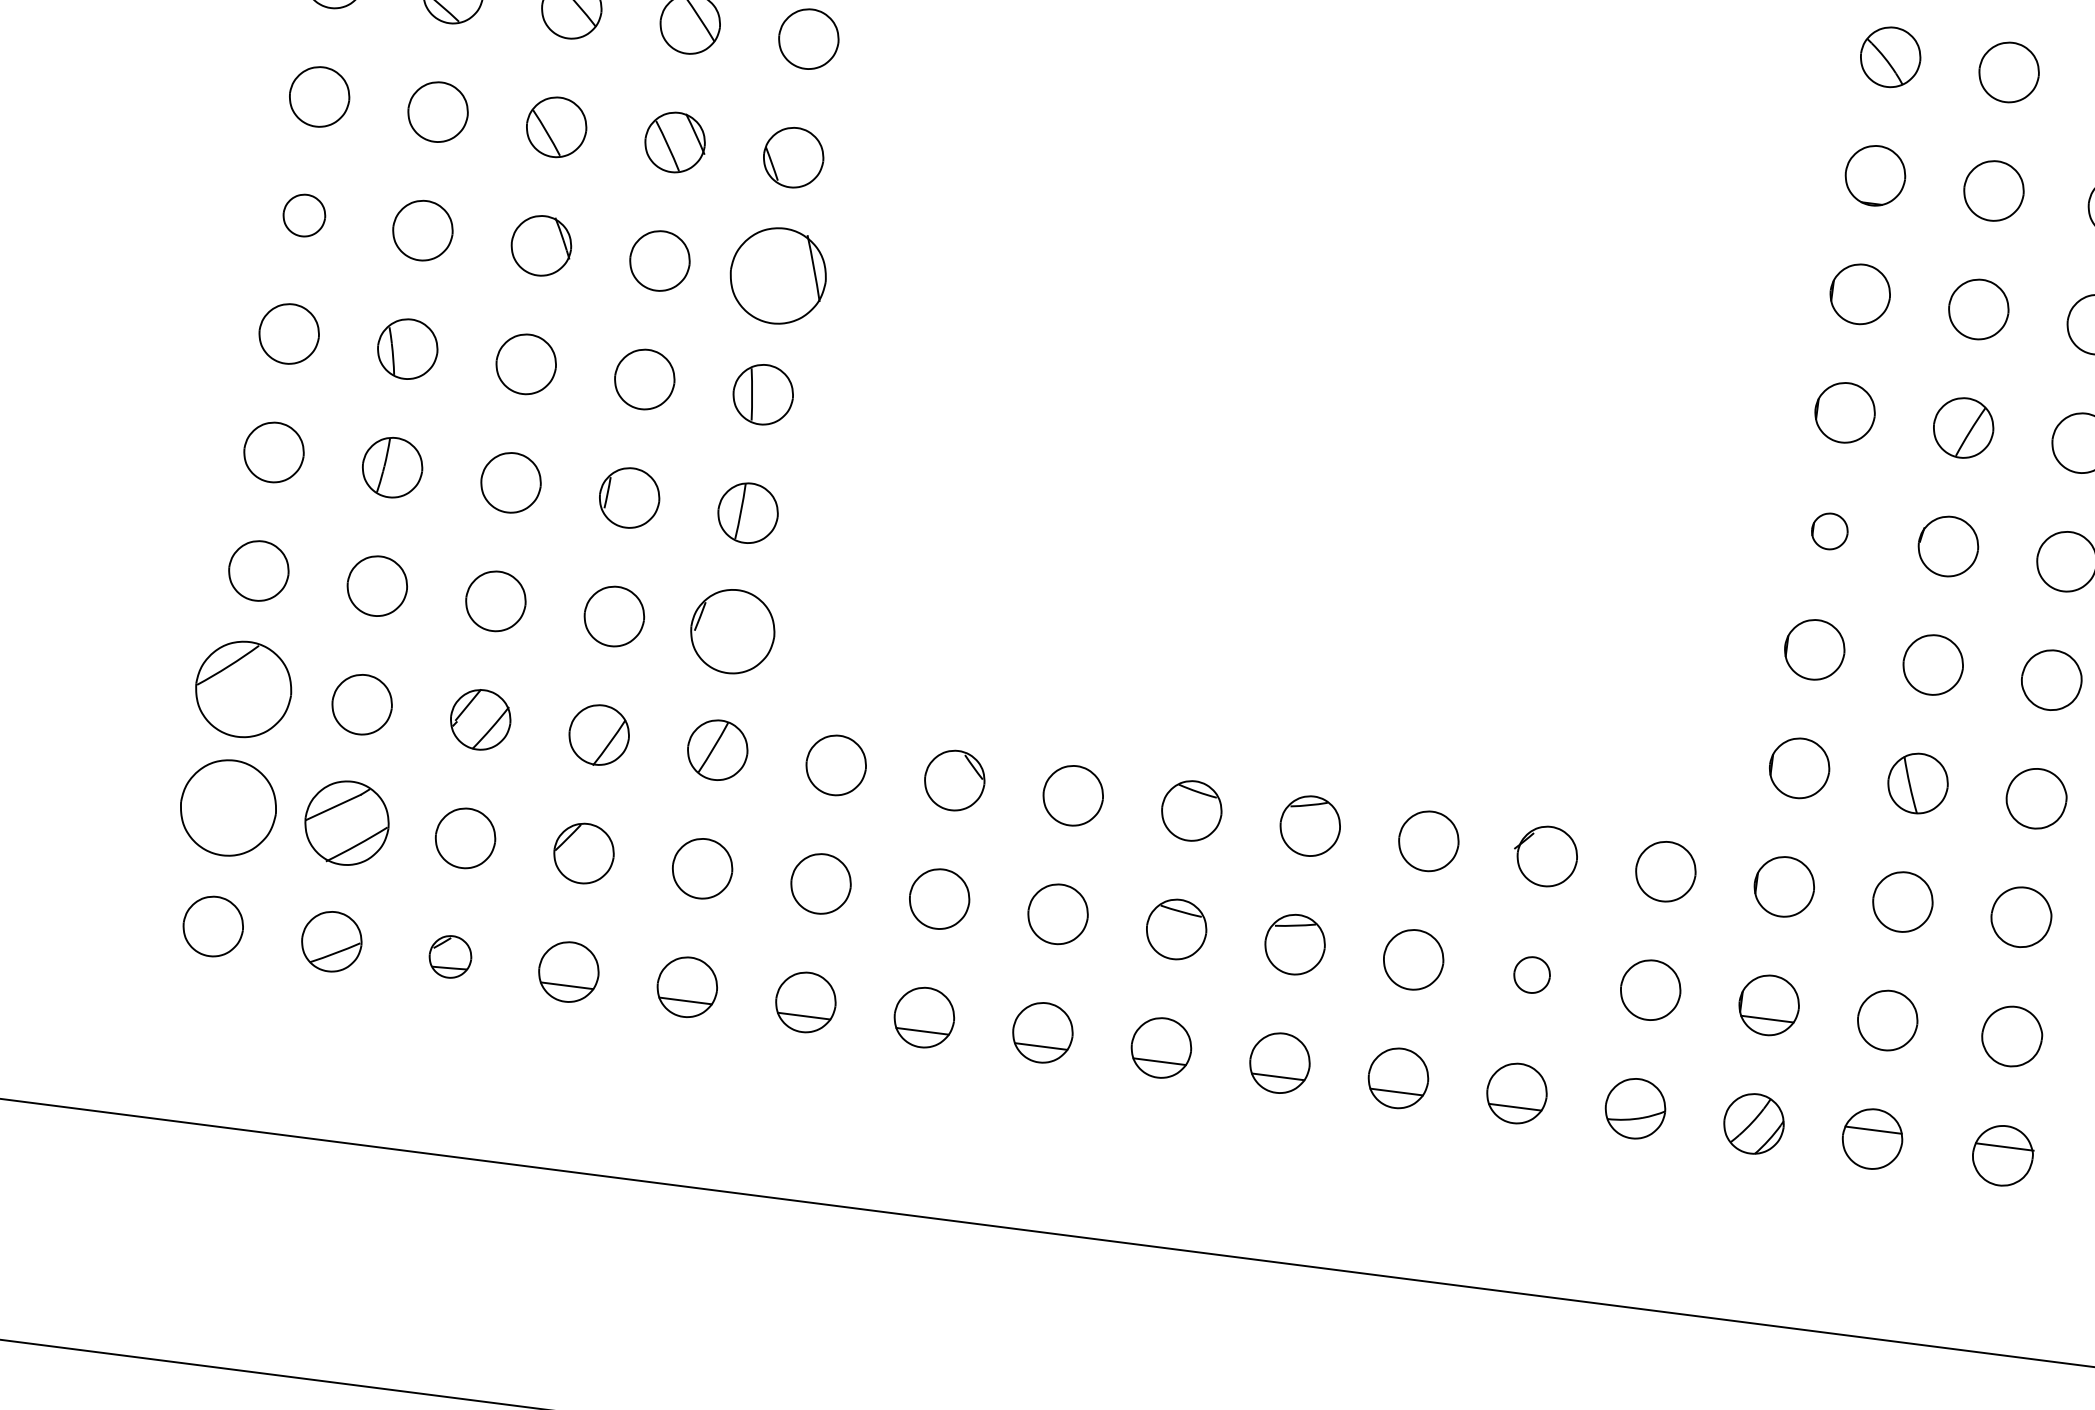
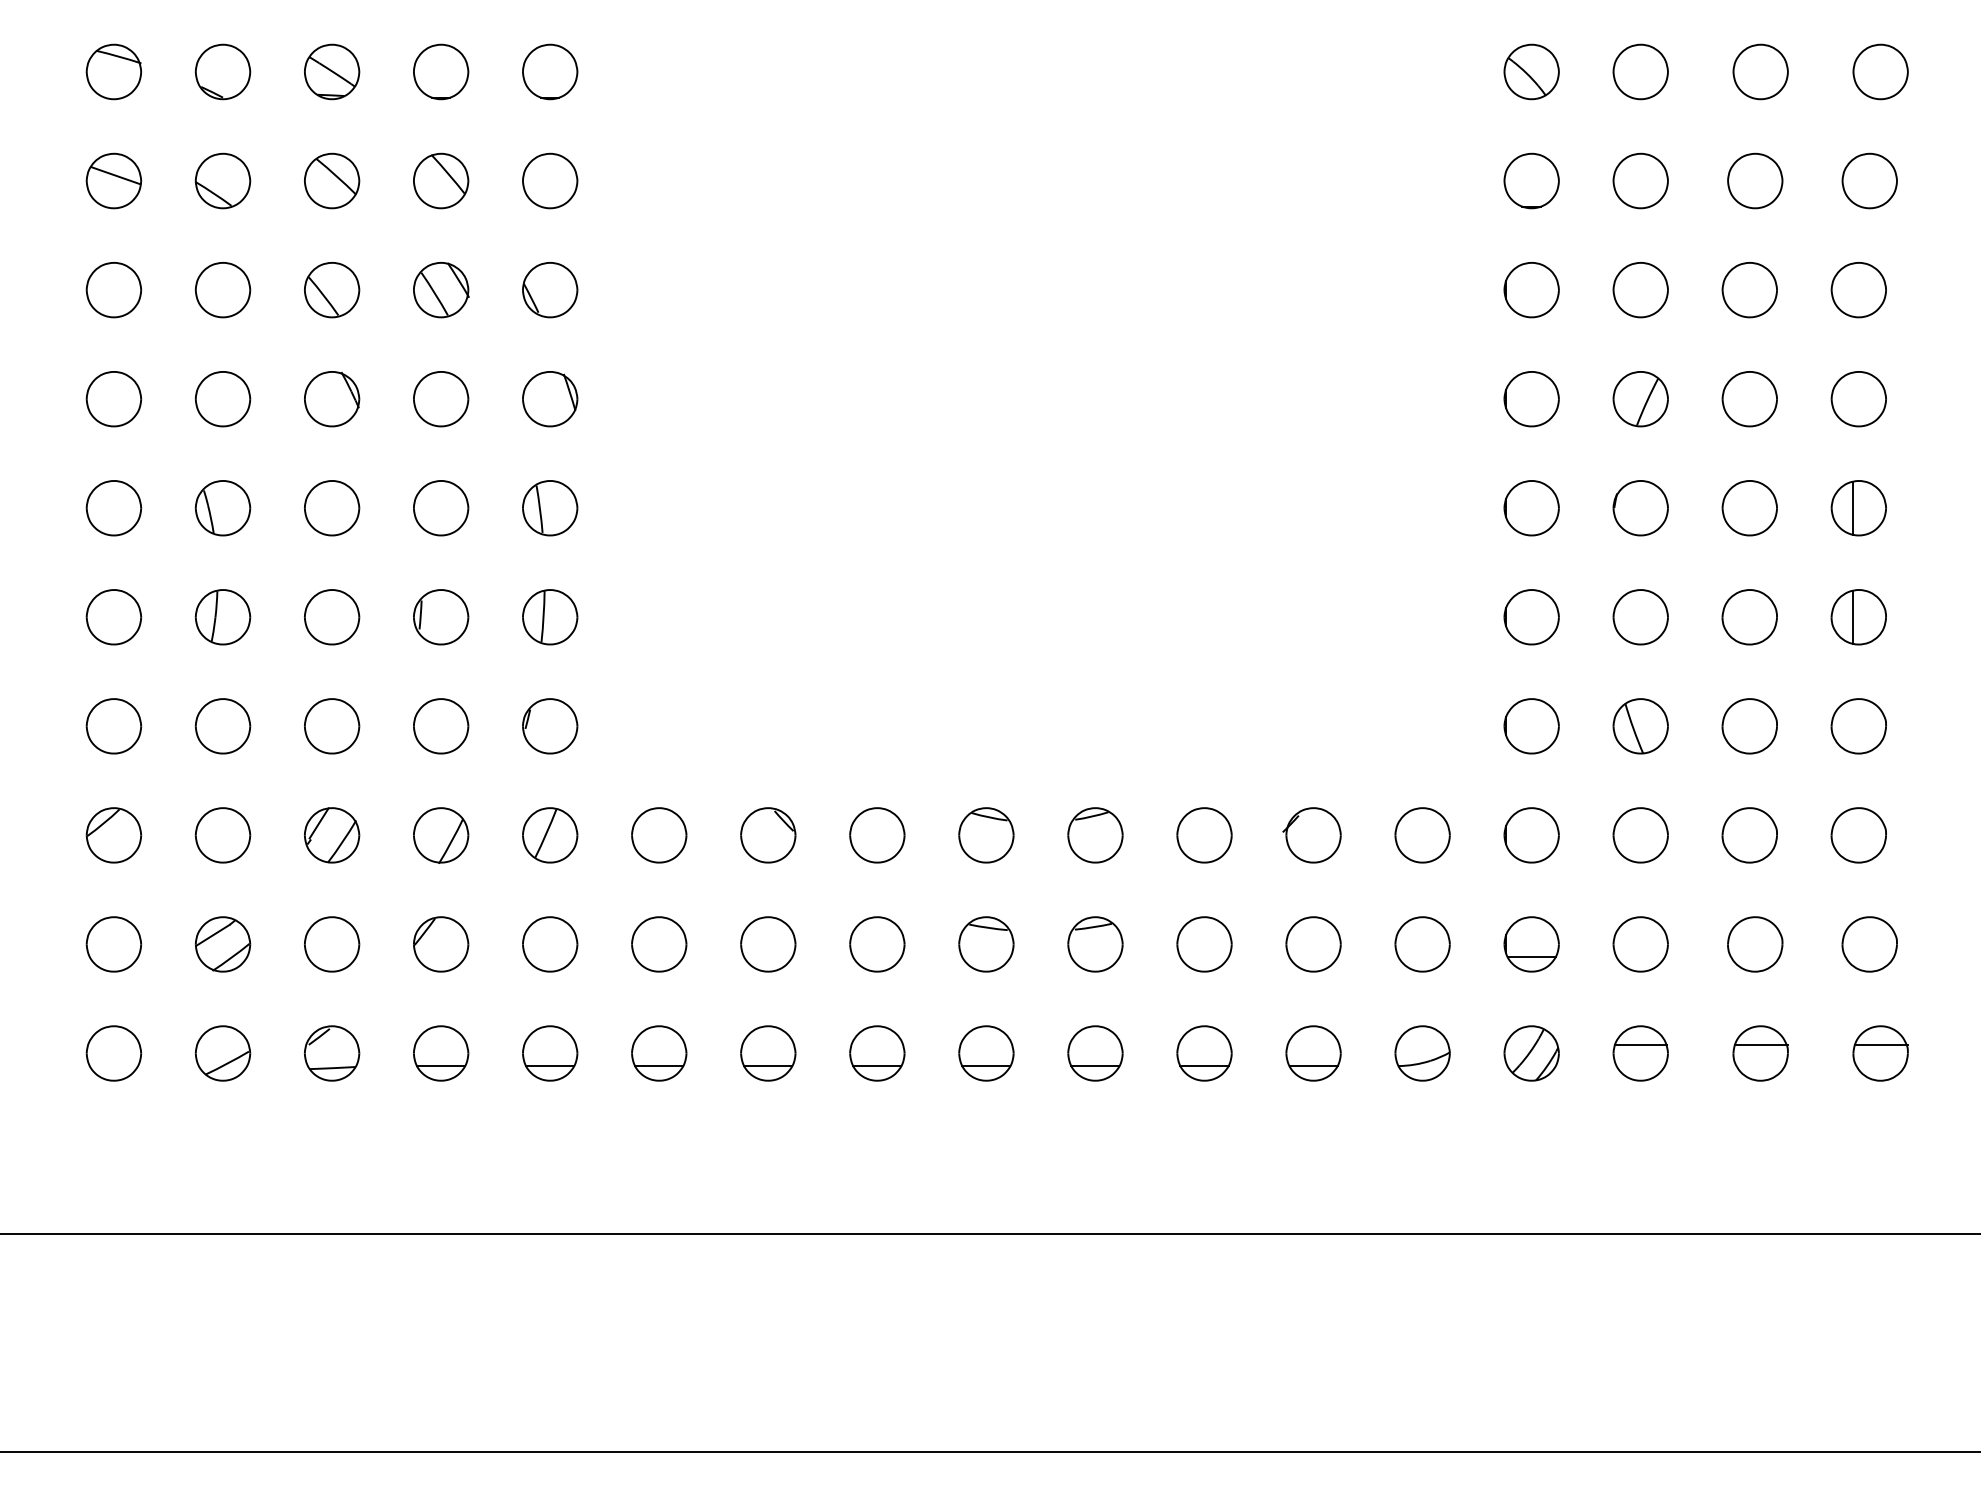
part: (303, 215) -> (113, 399), size x1.43
part: (778, 276) -> (550, 399), size x0.62
part: (1829, 531) -> (1531, 508), size x1.67
part: (733, 631) -> (550, 726), size x0.71
part: (243, 689) -> (113, 835), size x0.62
part: (228, 808) -> (113, 944), size x0.62
part: (346, 823) -> (222, 944), size x0.71
part: (450, 956) -> (332, 1053), size x1.43
part: (1532, 975) -> (1313, 944), size x1.67

